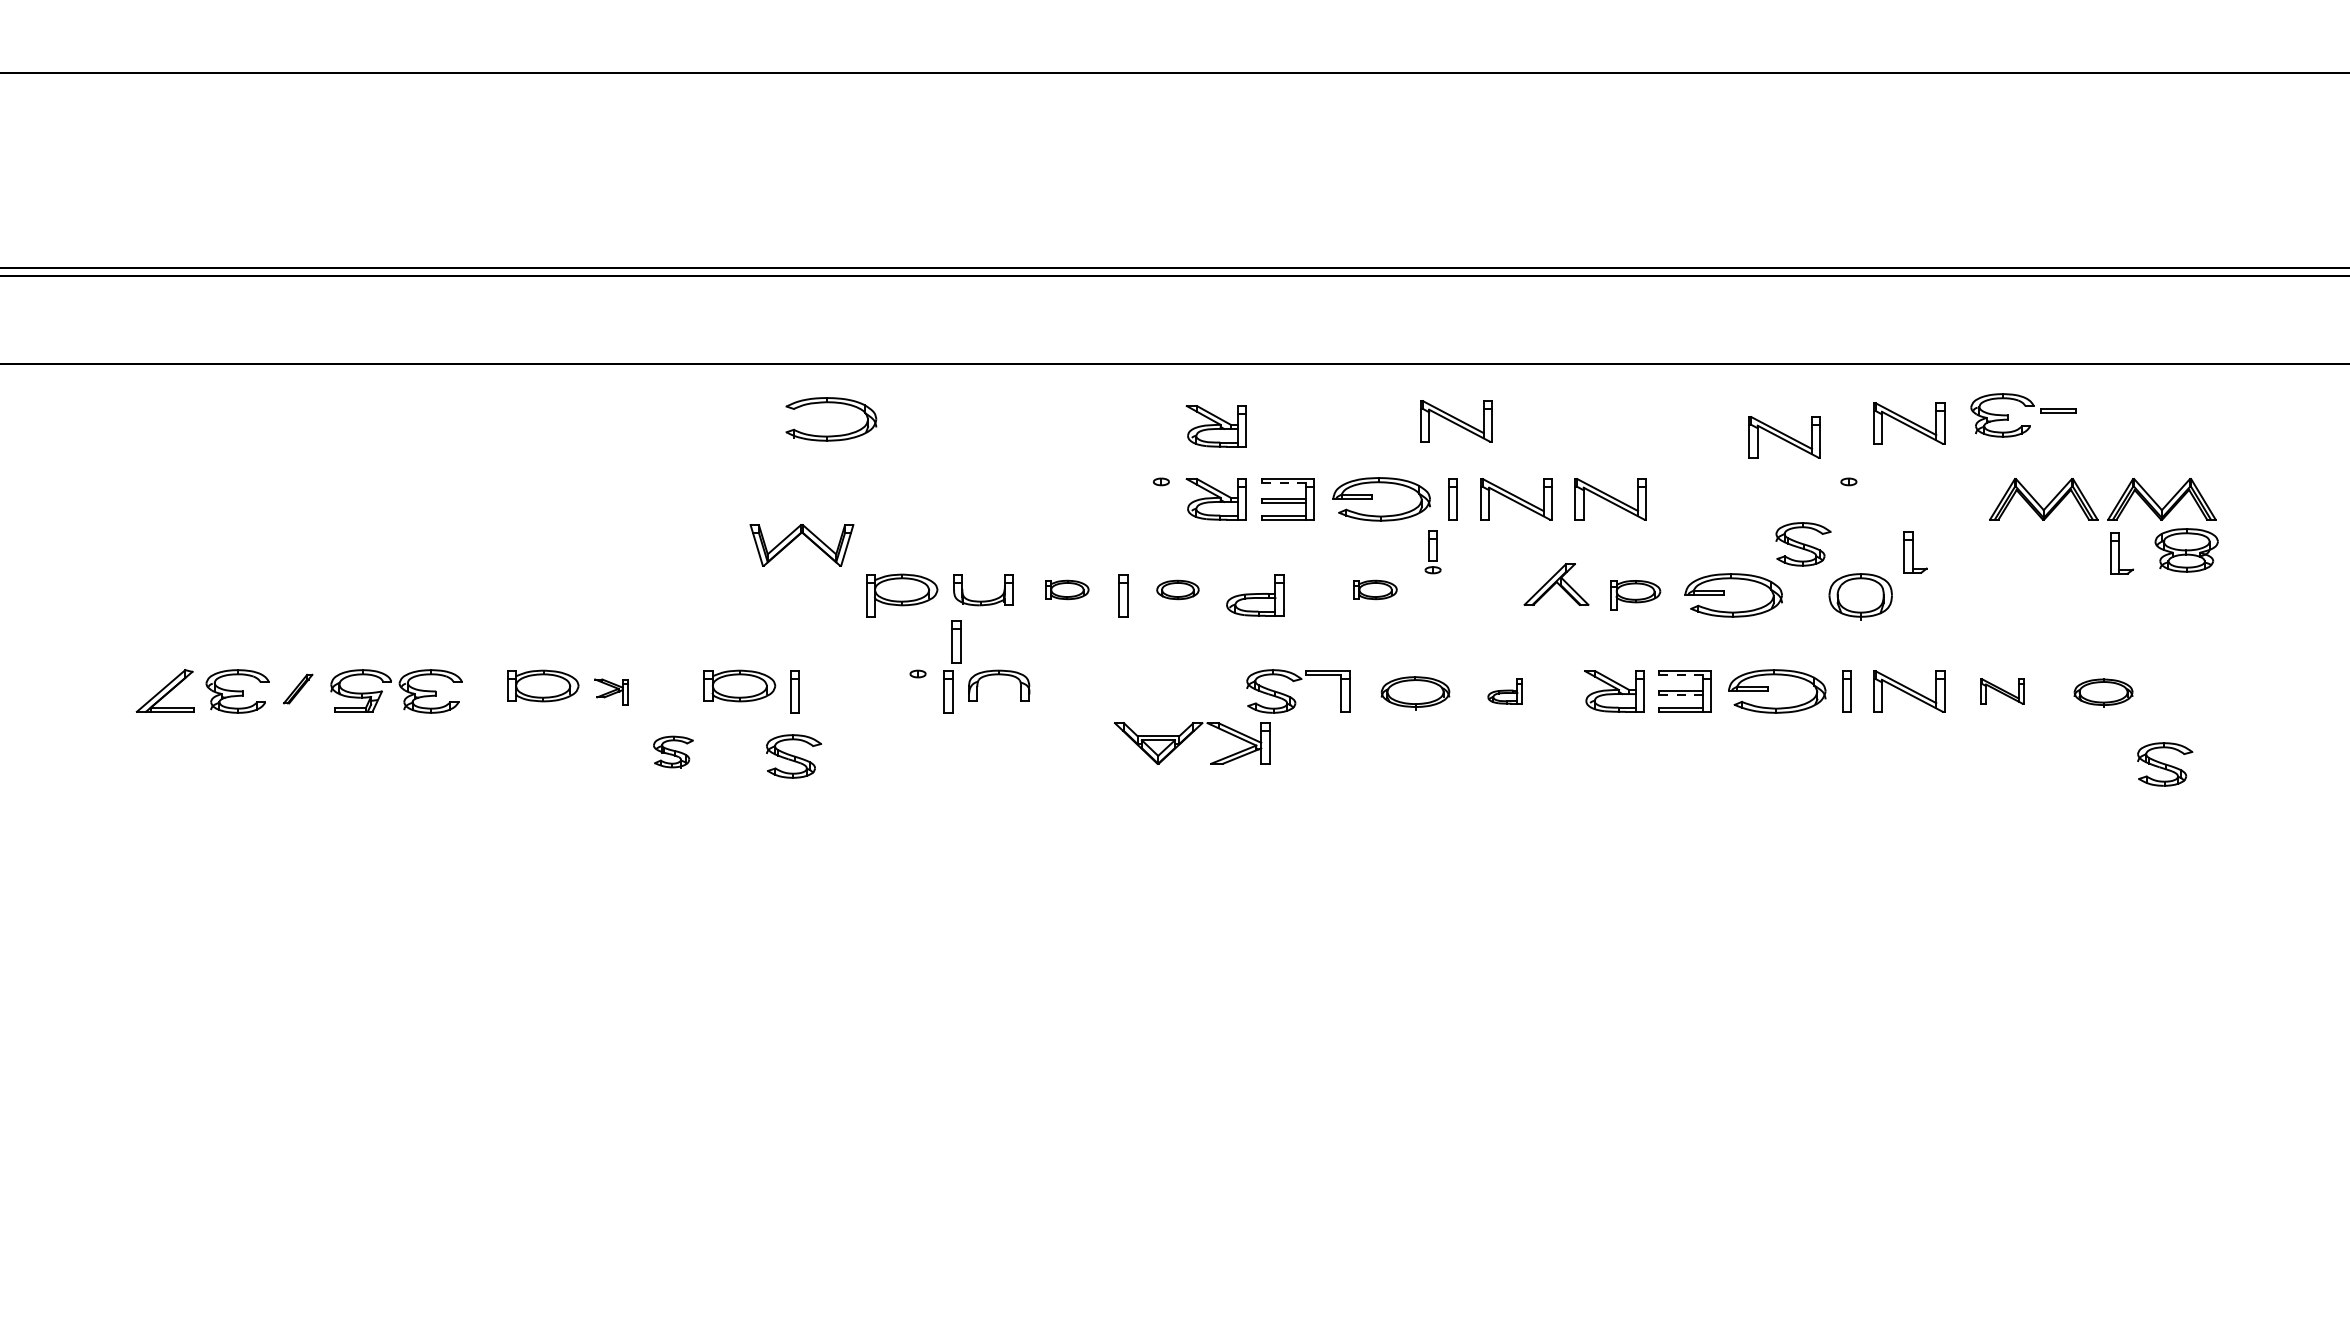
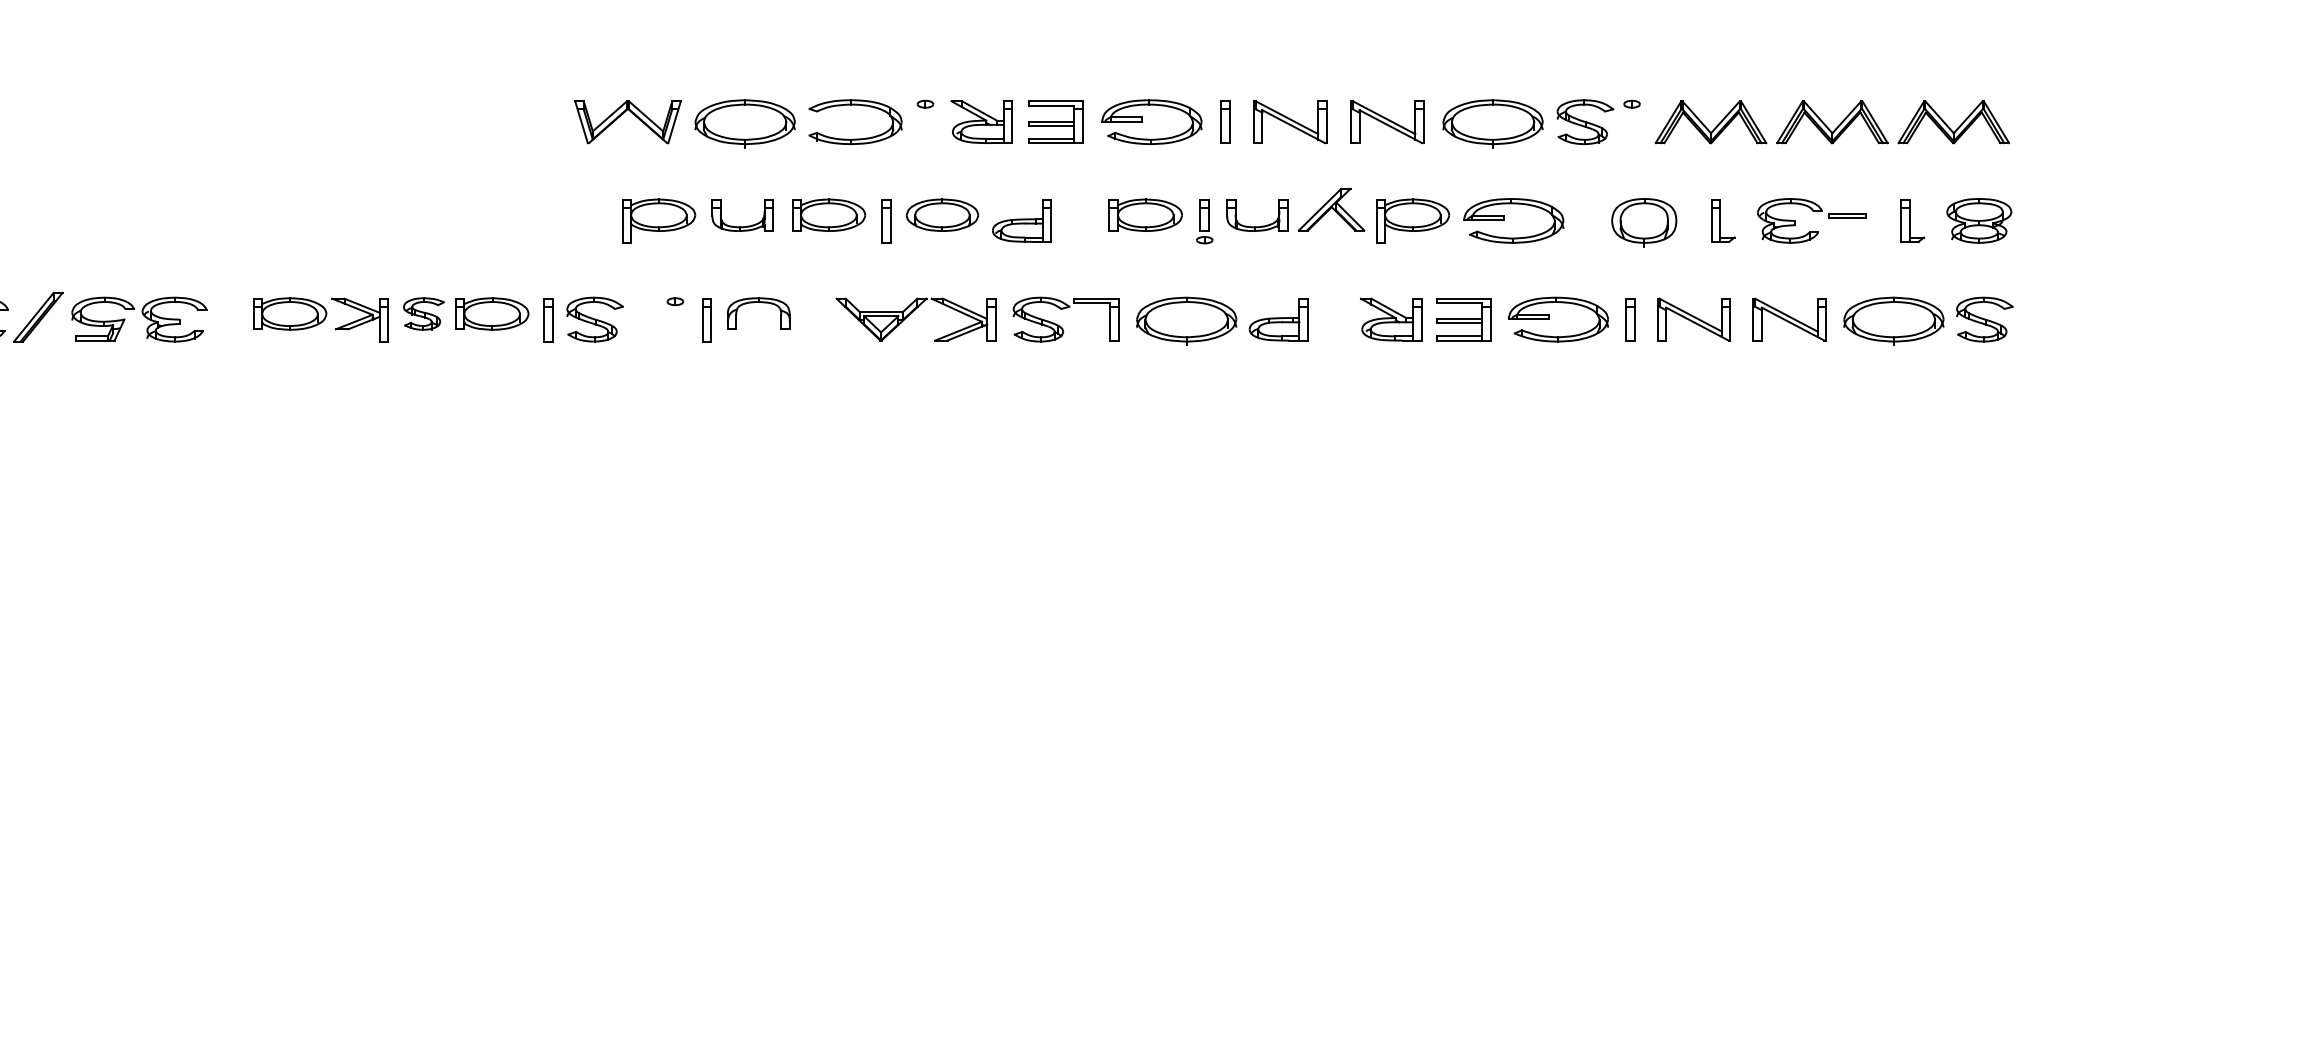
part: (831, 403) -> (855, 105), moved
part: (2024, 406) -> (1812, 211), moved
part: (1456, 421) -> (1228, 42), removed
part: (1909, 423) -> (1694, 44), removed
part: (1215, 426) -> (981, 47), removed
part: (1784, 437) -> (1565, 58), removed
line: (1284, 483) -> (1051, 105), dashed -> solid
part: (1925, 499) -> (1710, 122), added
part: (985, 500) -> (744, 123), added
part: (1713, 500) -> (1492, 123), added
part: (795, 539) -> (621, 116), moved
part: (1803, 544) -> (1585, 122), moved
part: (2186, 550) -> (1979, 220), moved
part: (1432, 552) -> (1204, 222), moved
part: (1915, 552) -> (1723, 220), moved
part: (2122, 553) -> (1913, 220), moved
part: (1067, 589) -> (828, 214), size x1.67
part: (1177, 589) -> (942, 214), size x1.67
part: (1375, 589) -> (1145, 214), size x1.67
part: (1635, 595) -> (1412, 220), size x1.43
part: (1484, 600) -> (1257, 226), added
part: (956, 641) -> (714, 268), removed
line: (1681, 675) -> (1460, 303), dashed -> solid
part: (297, 688) -> (37, 316), size x1.67
part: (611, 691) -> (360, 319), size x1.67
part: (1505, 691) -> (1279, 319), size x1.67
part: (2002, 691) -> (1789, 319), size x1.67
part: (1415, 693) -> (1186, 321), size x1.43
part: (2103, 693) -> (1893, 321), size x1.67
line: (1681, 695) -> (1460, 323), dashed -> solid
part: (1187, 738) -> (911, 314), moved
part: (673, 751) -> (424, 313), moved
part: (794, 756) -> (595, 319), moved
part: (2165, 764) -> (1985, 319), moved

